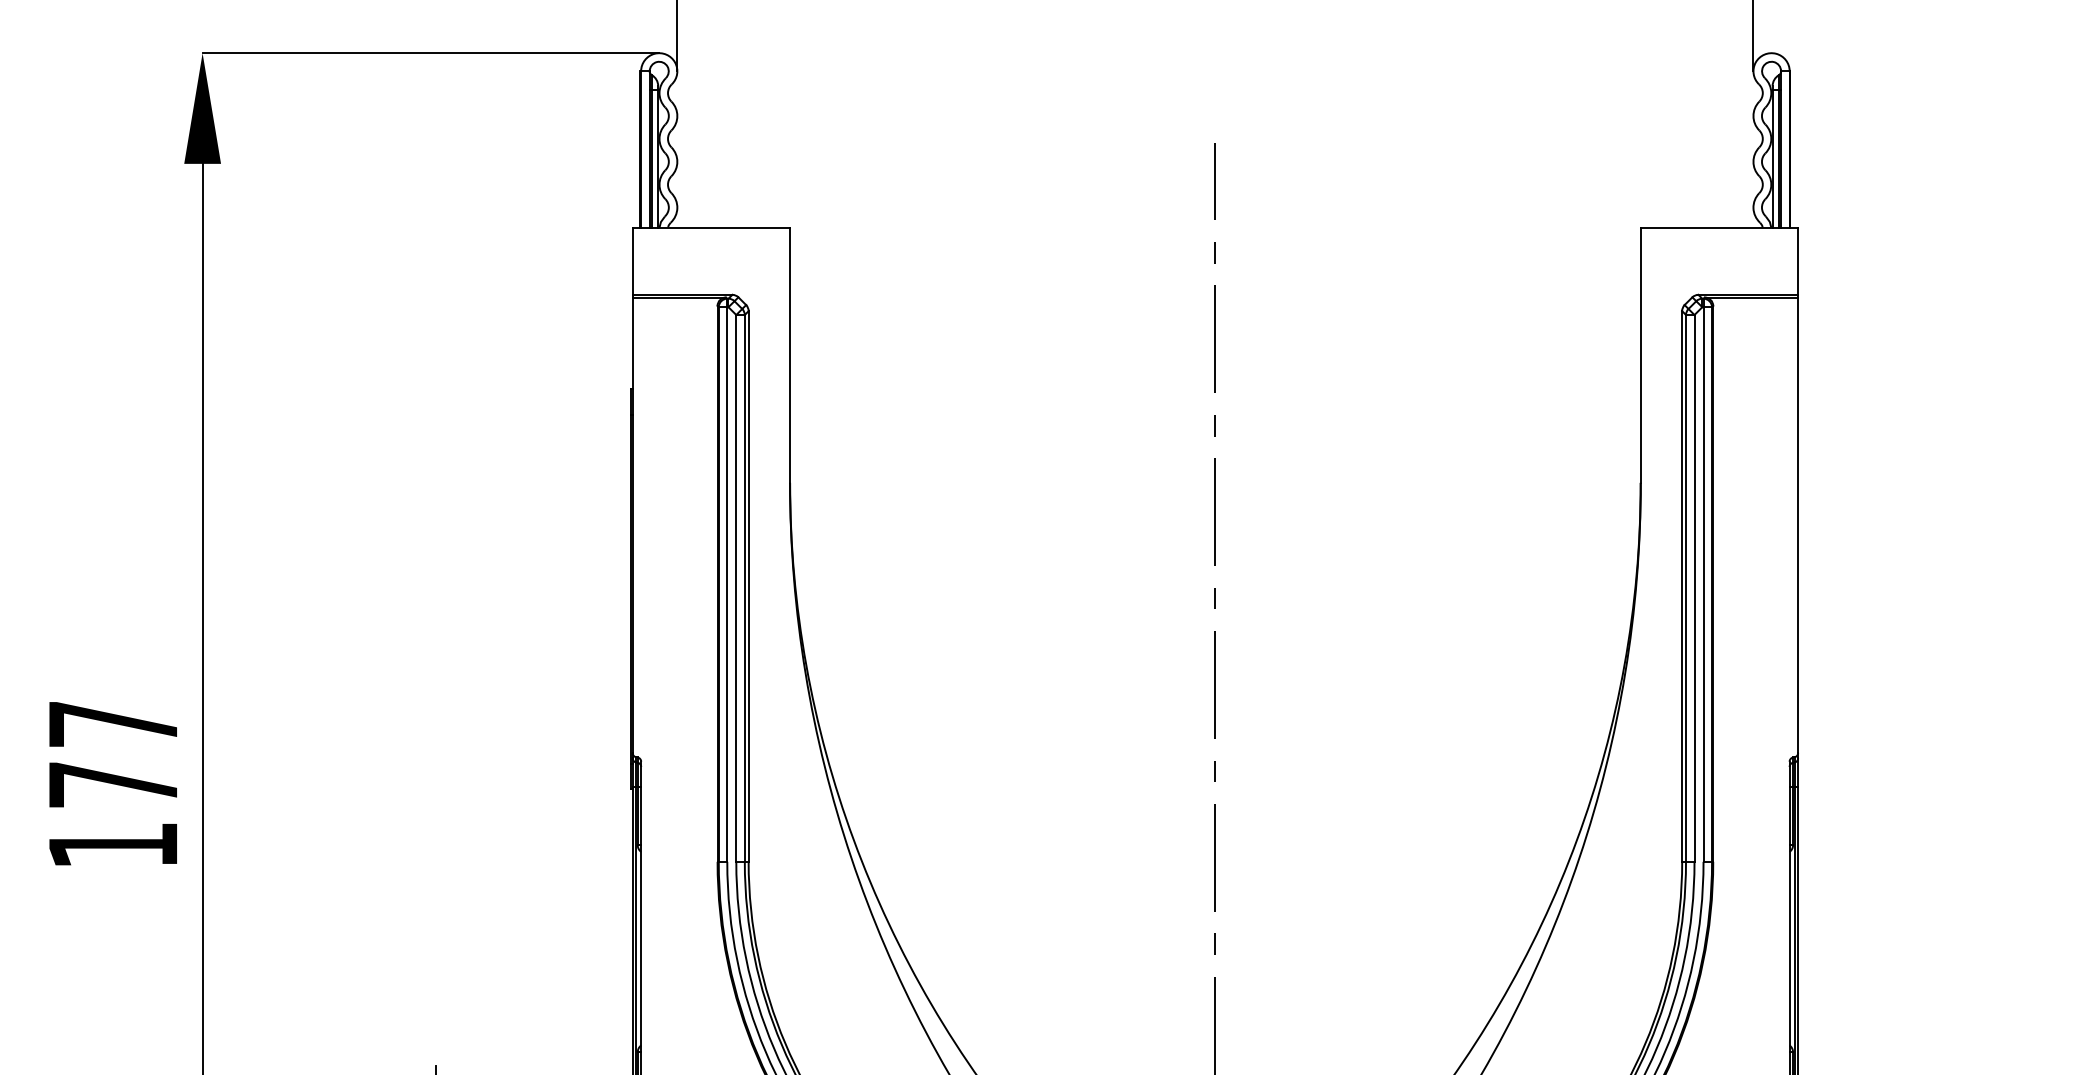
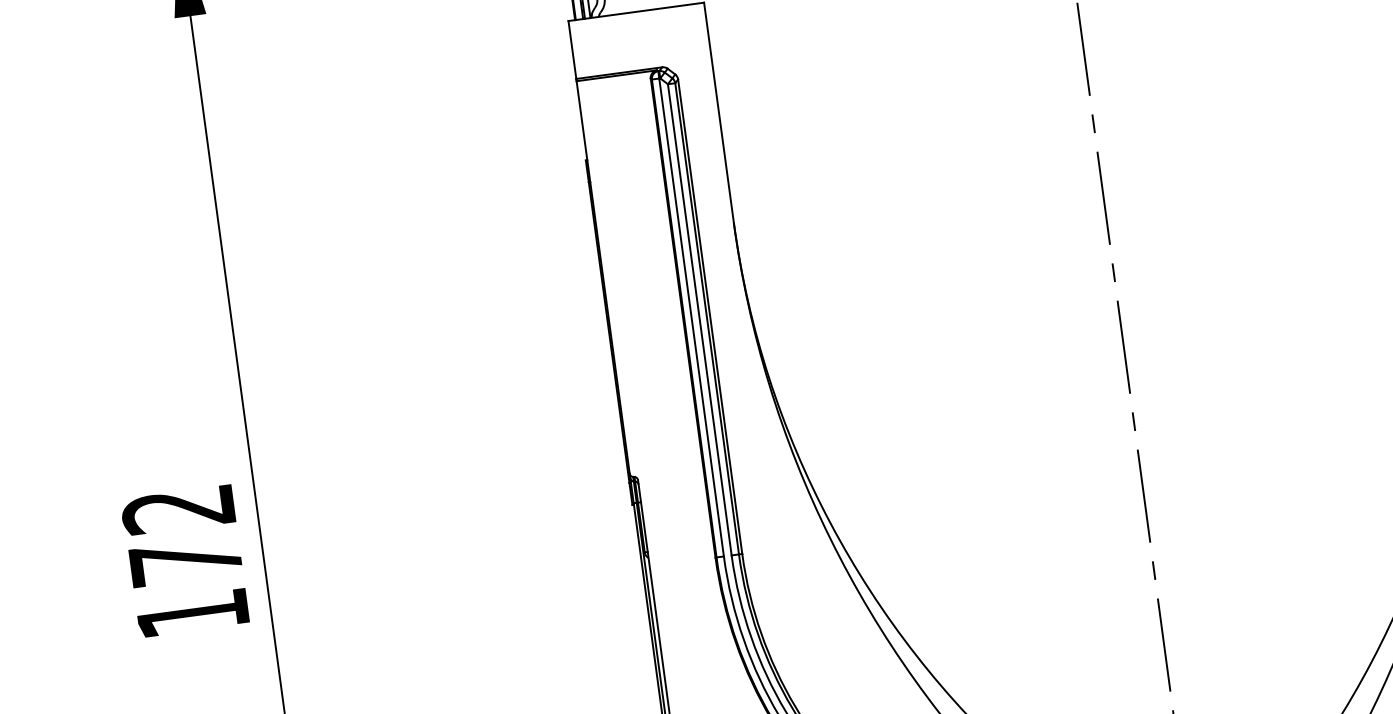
text: (111, 724) -> (177, 509), 177 -> 172

